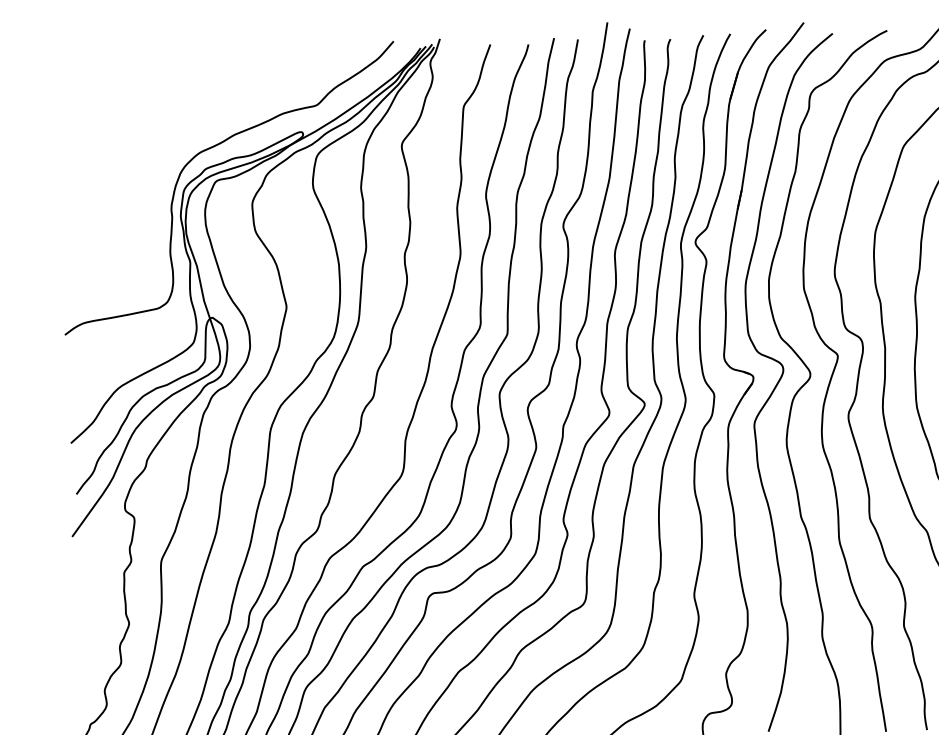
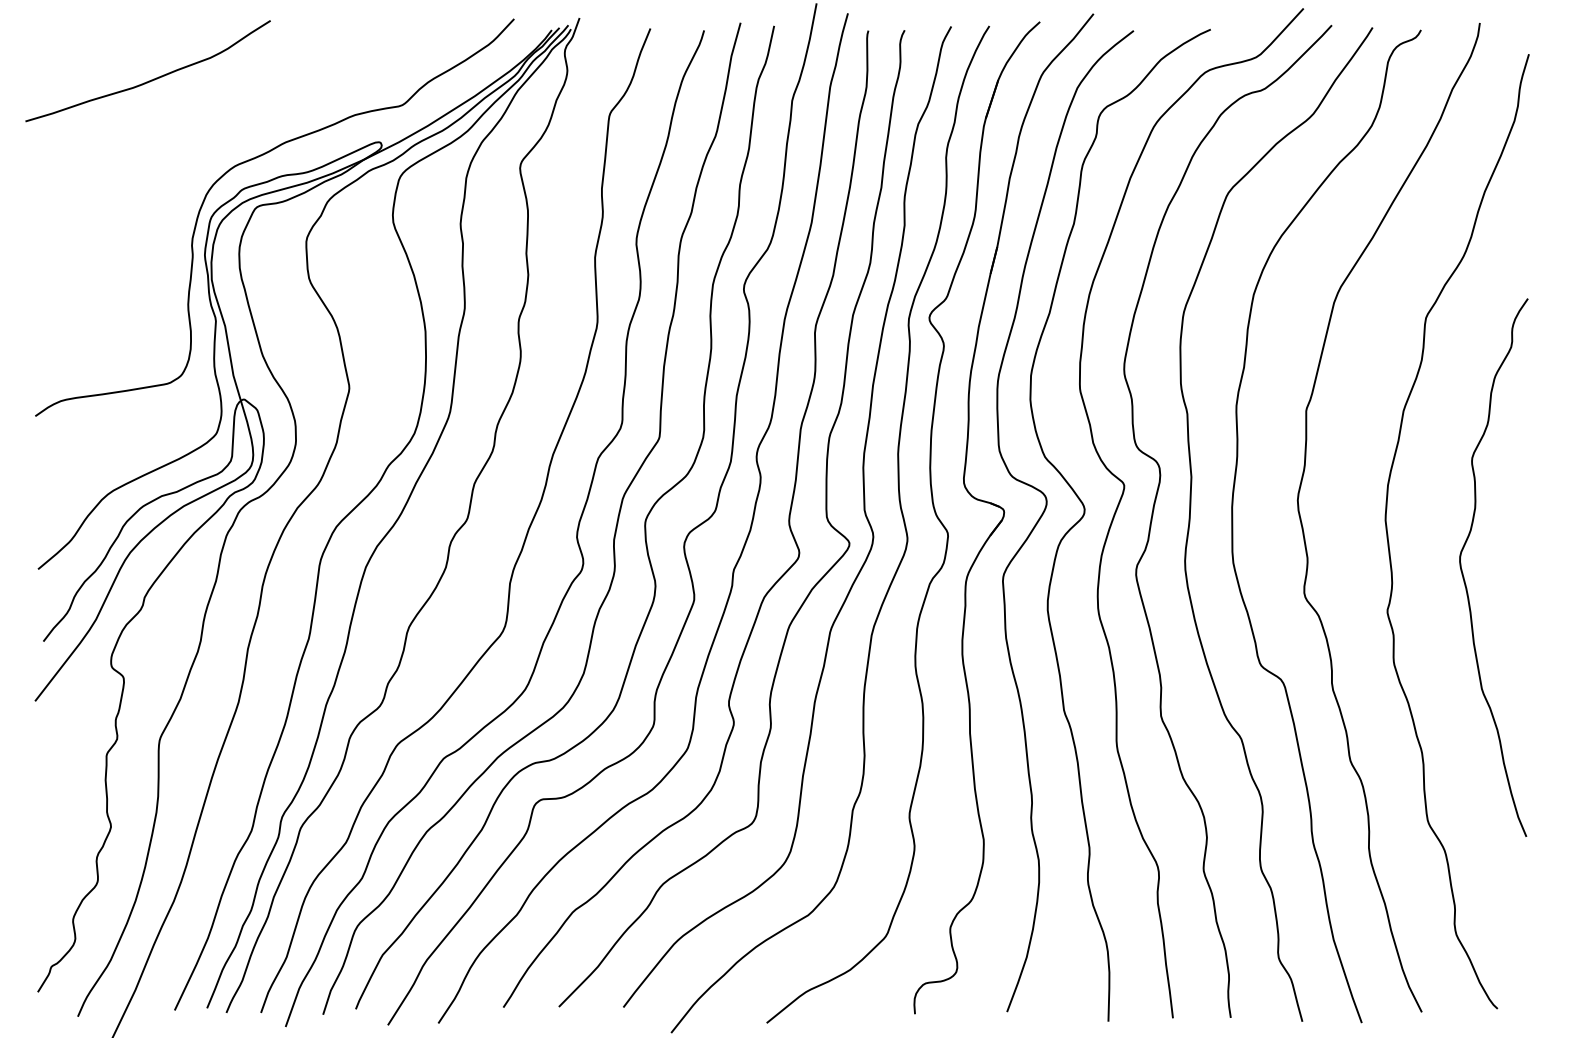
curve: (138, 93) -> (151, 79), added

